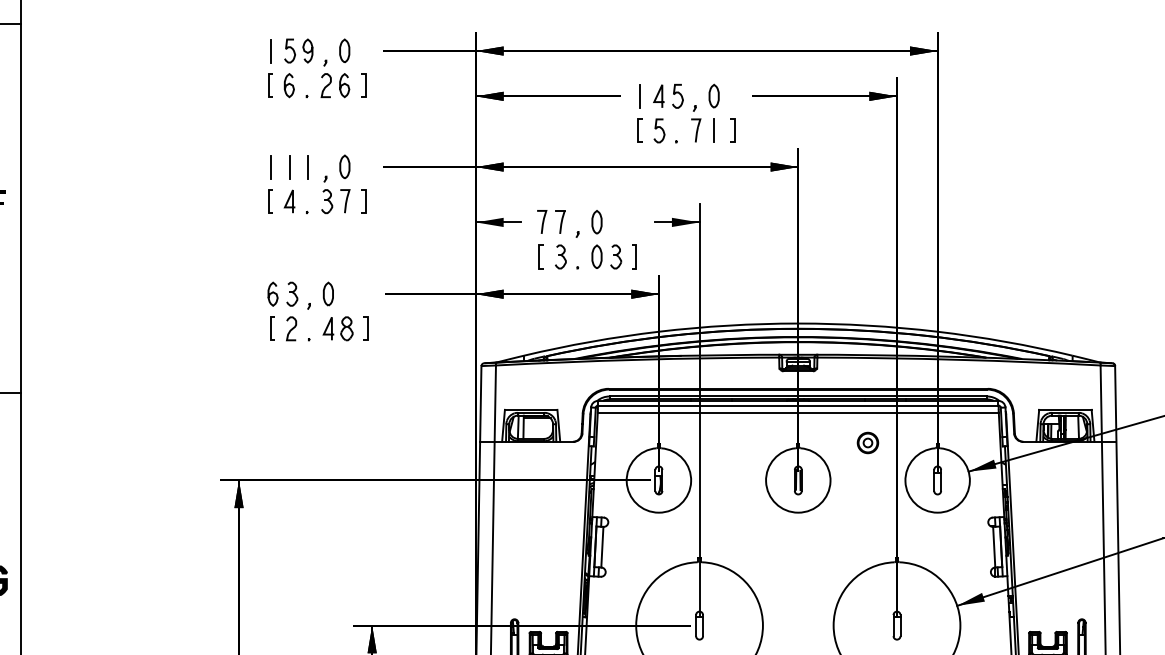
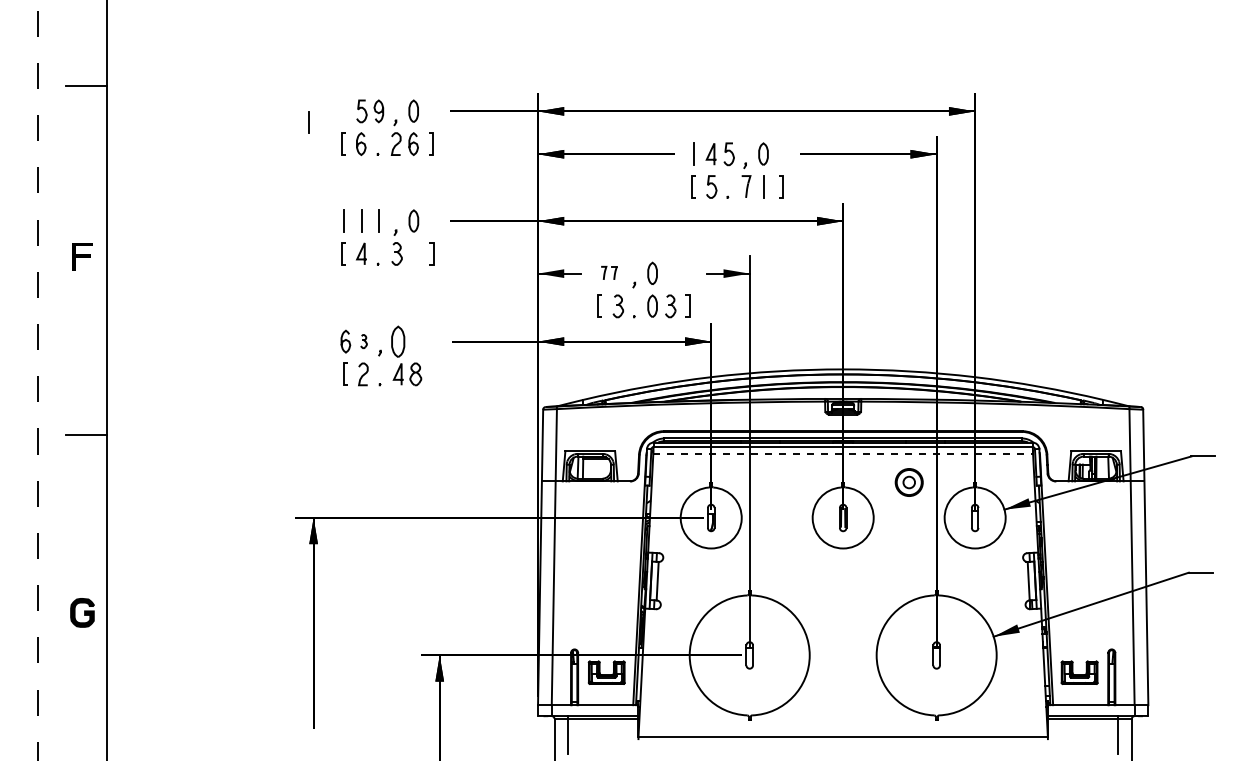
line: (270, 51) -> (308, 122), moved
curve: (345, 201) -> (414, 253), removed
part: (550, 221) -> (608, 272), size x0.6
part: (328, 293) -> (398, 340), size x1.4
part: (291, 294) -> (363, 341), size x0.6
line: (366, 327) -> (434, 373), removed
line: (798, 412) -> (843, 453), solid -> dashed
part: (867, 442) -> (908, 482), size x1.4

